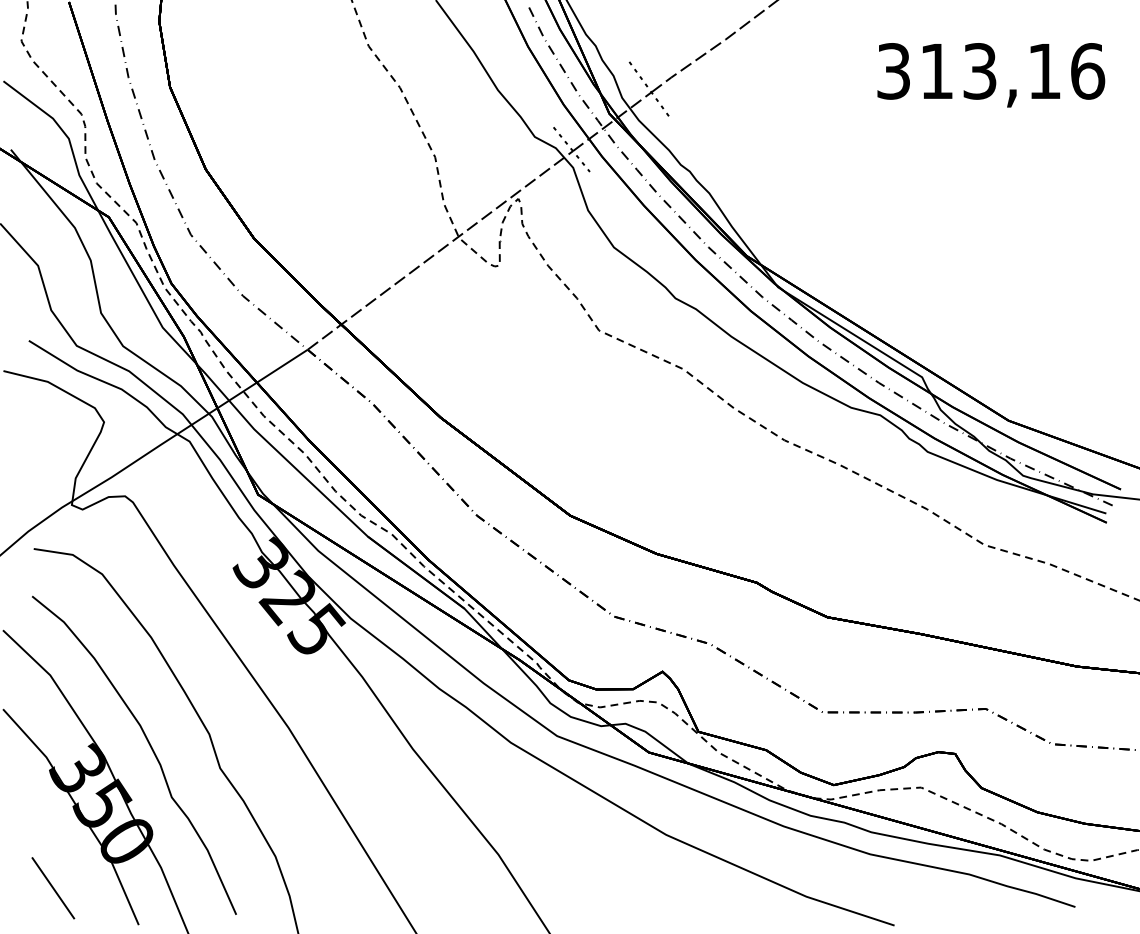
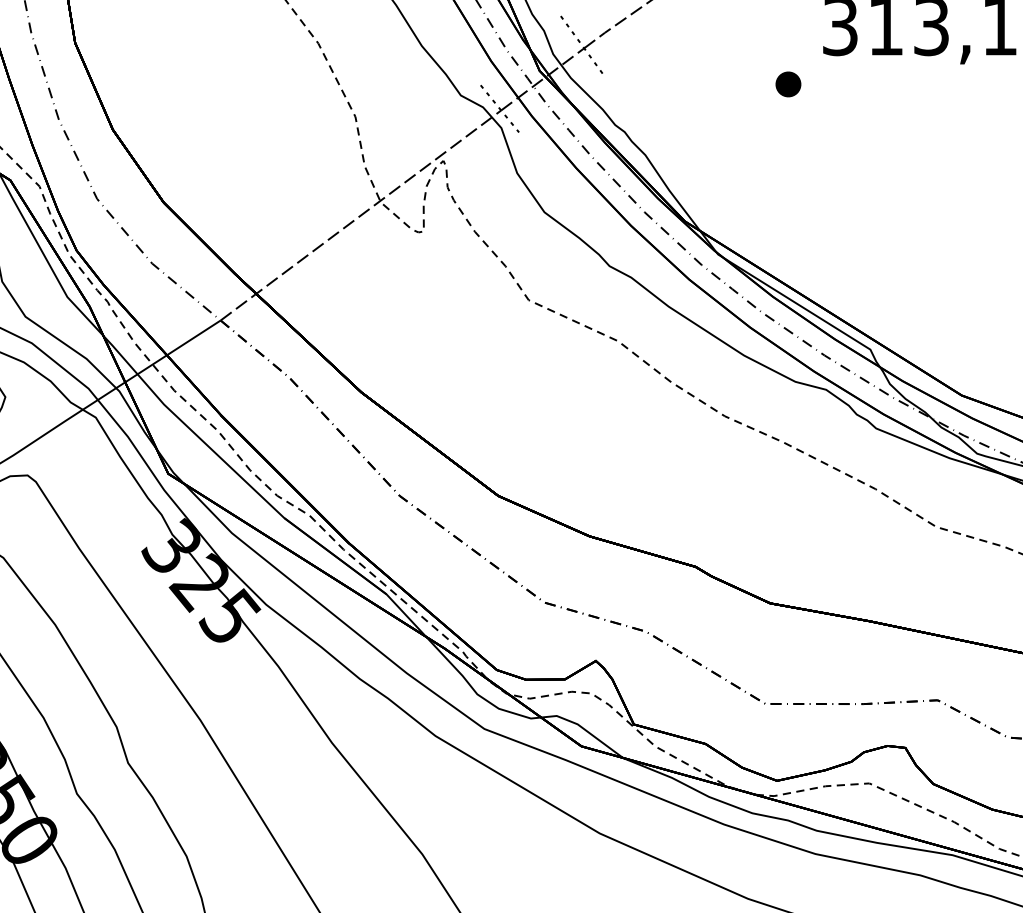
part: (844, 126) -> (788, 84), added

